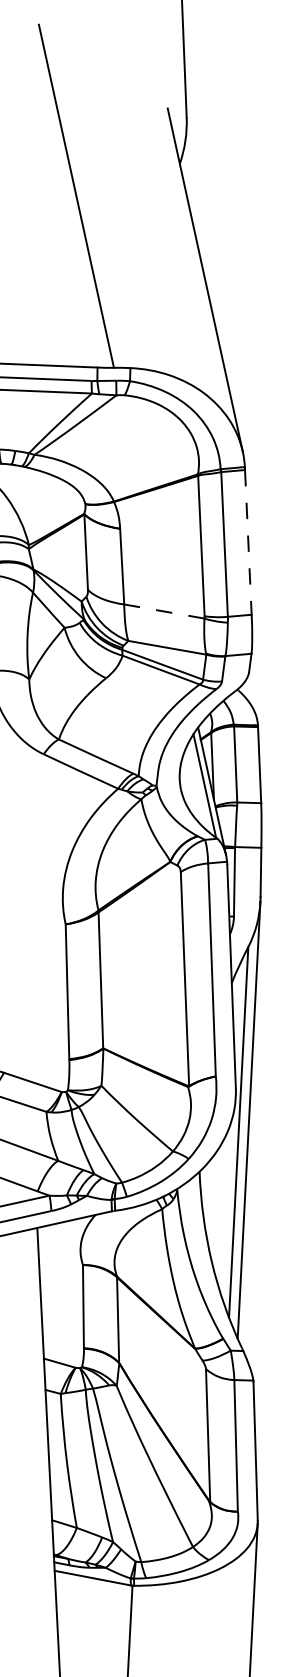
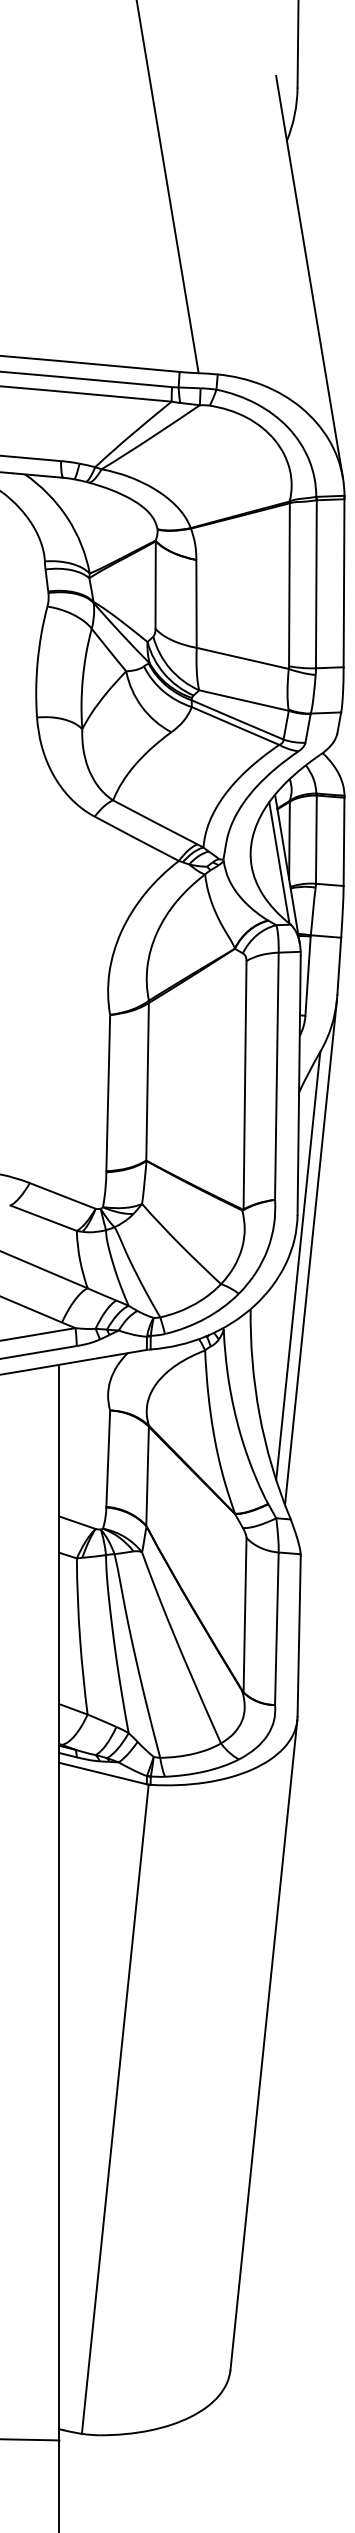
line: (248, 542) -> (344, 583), dashed -> solid
line: (164, 611) -> (242, 658), dashed -> solid

